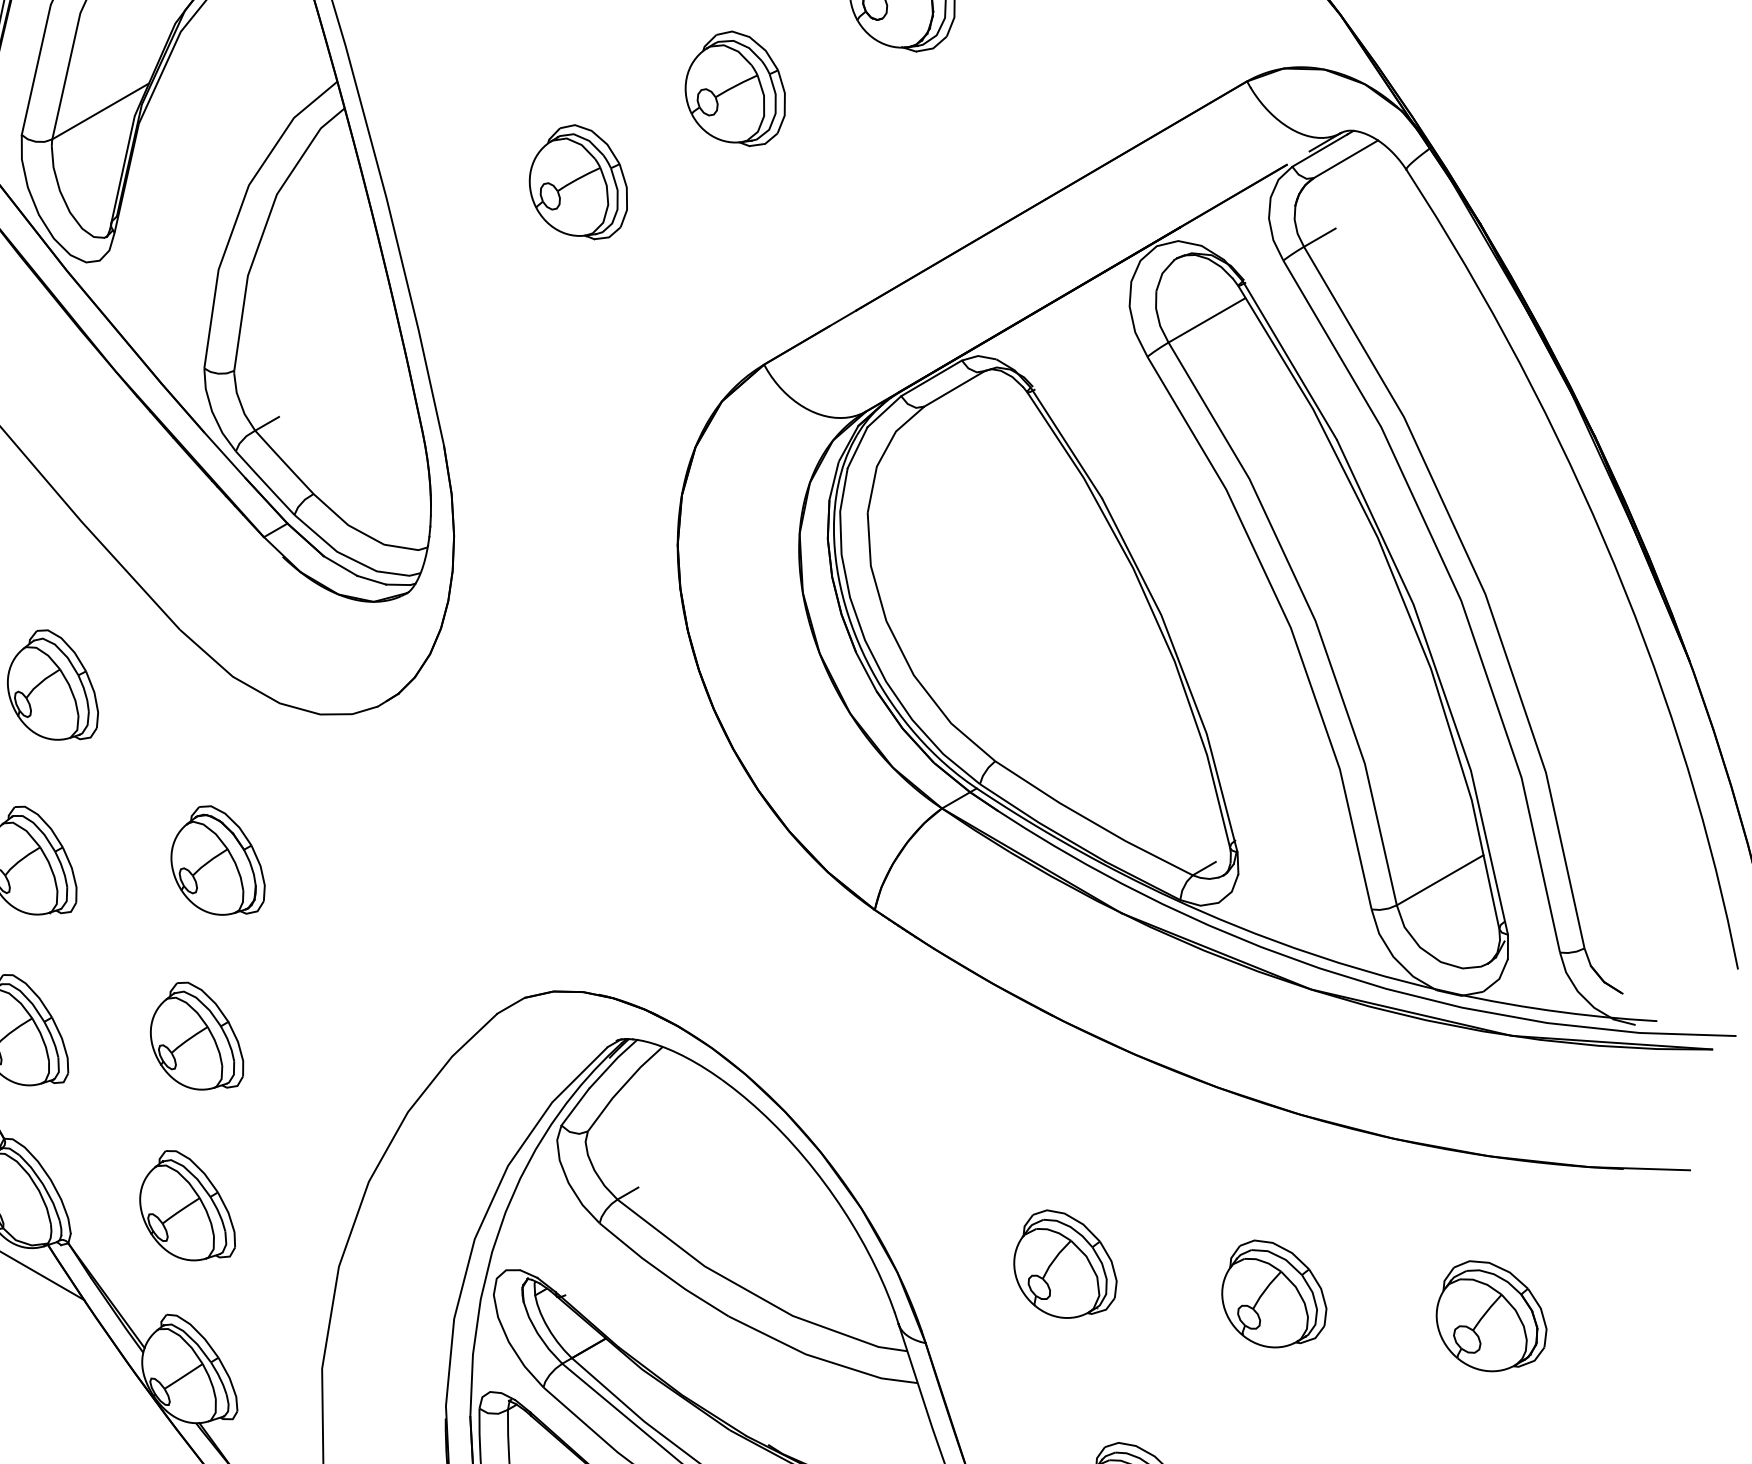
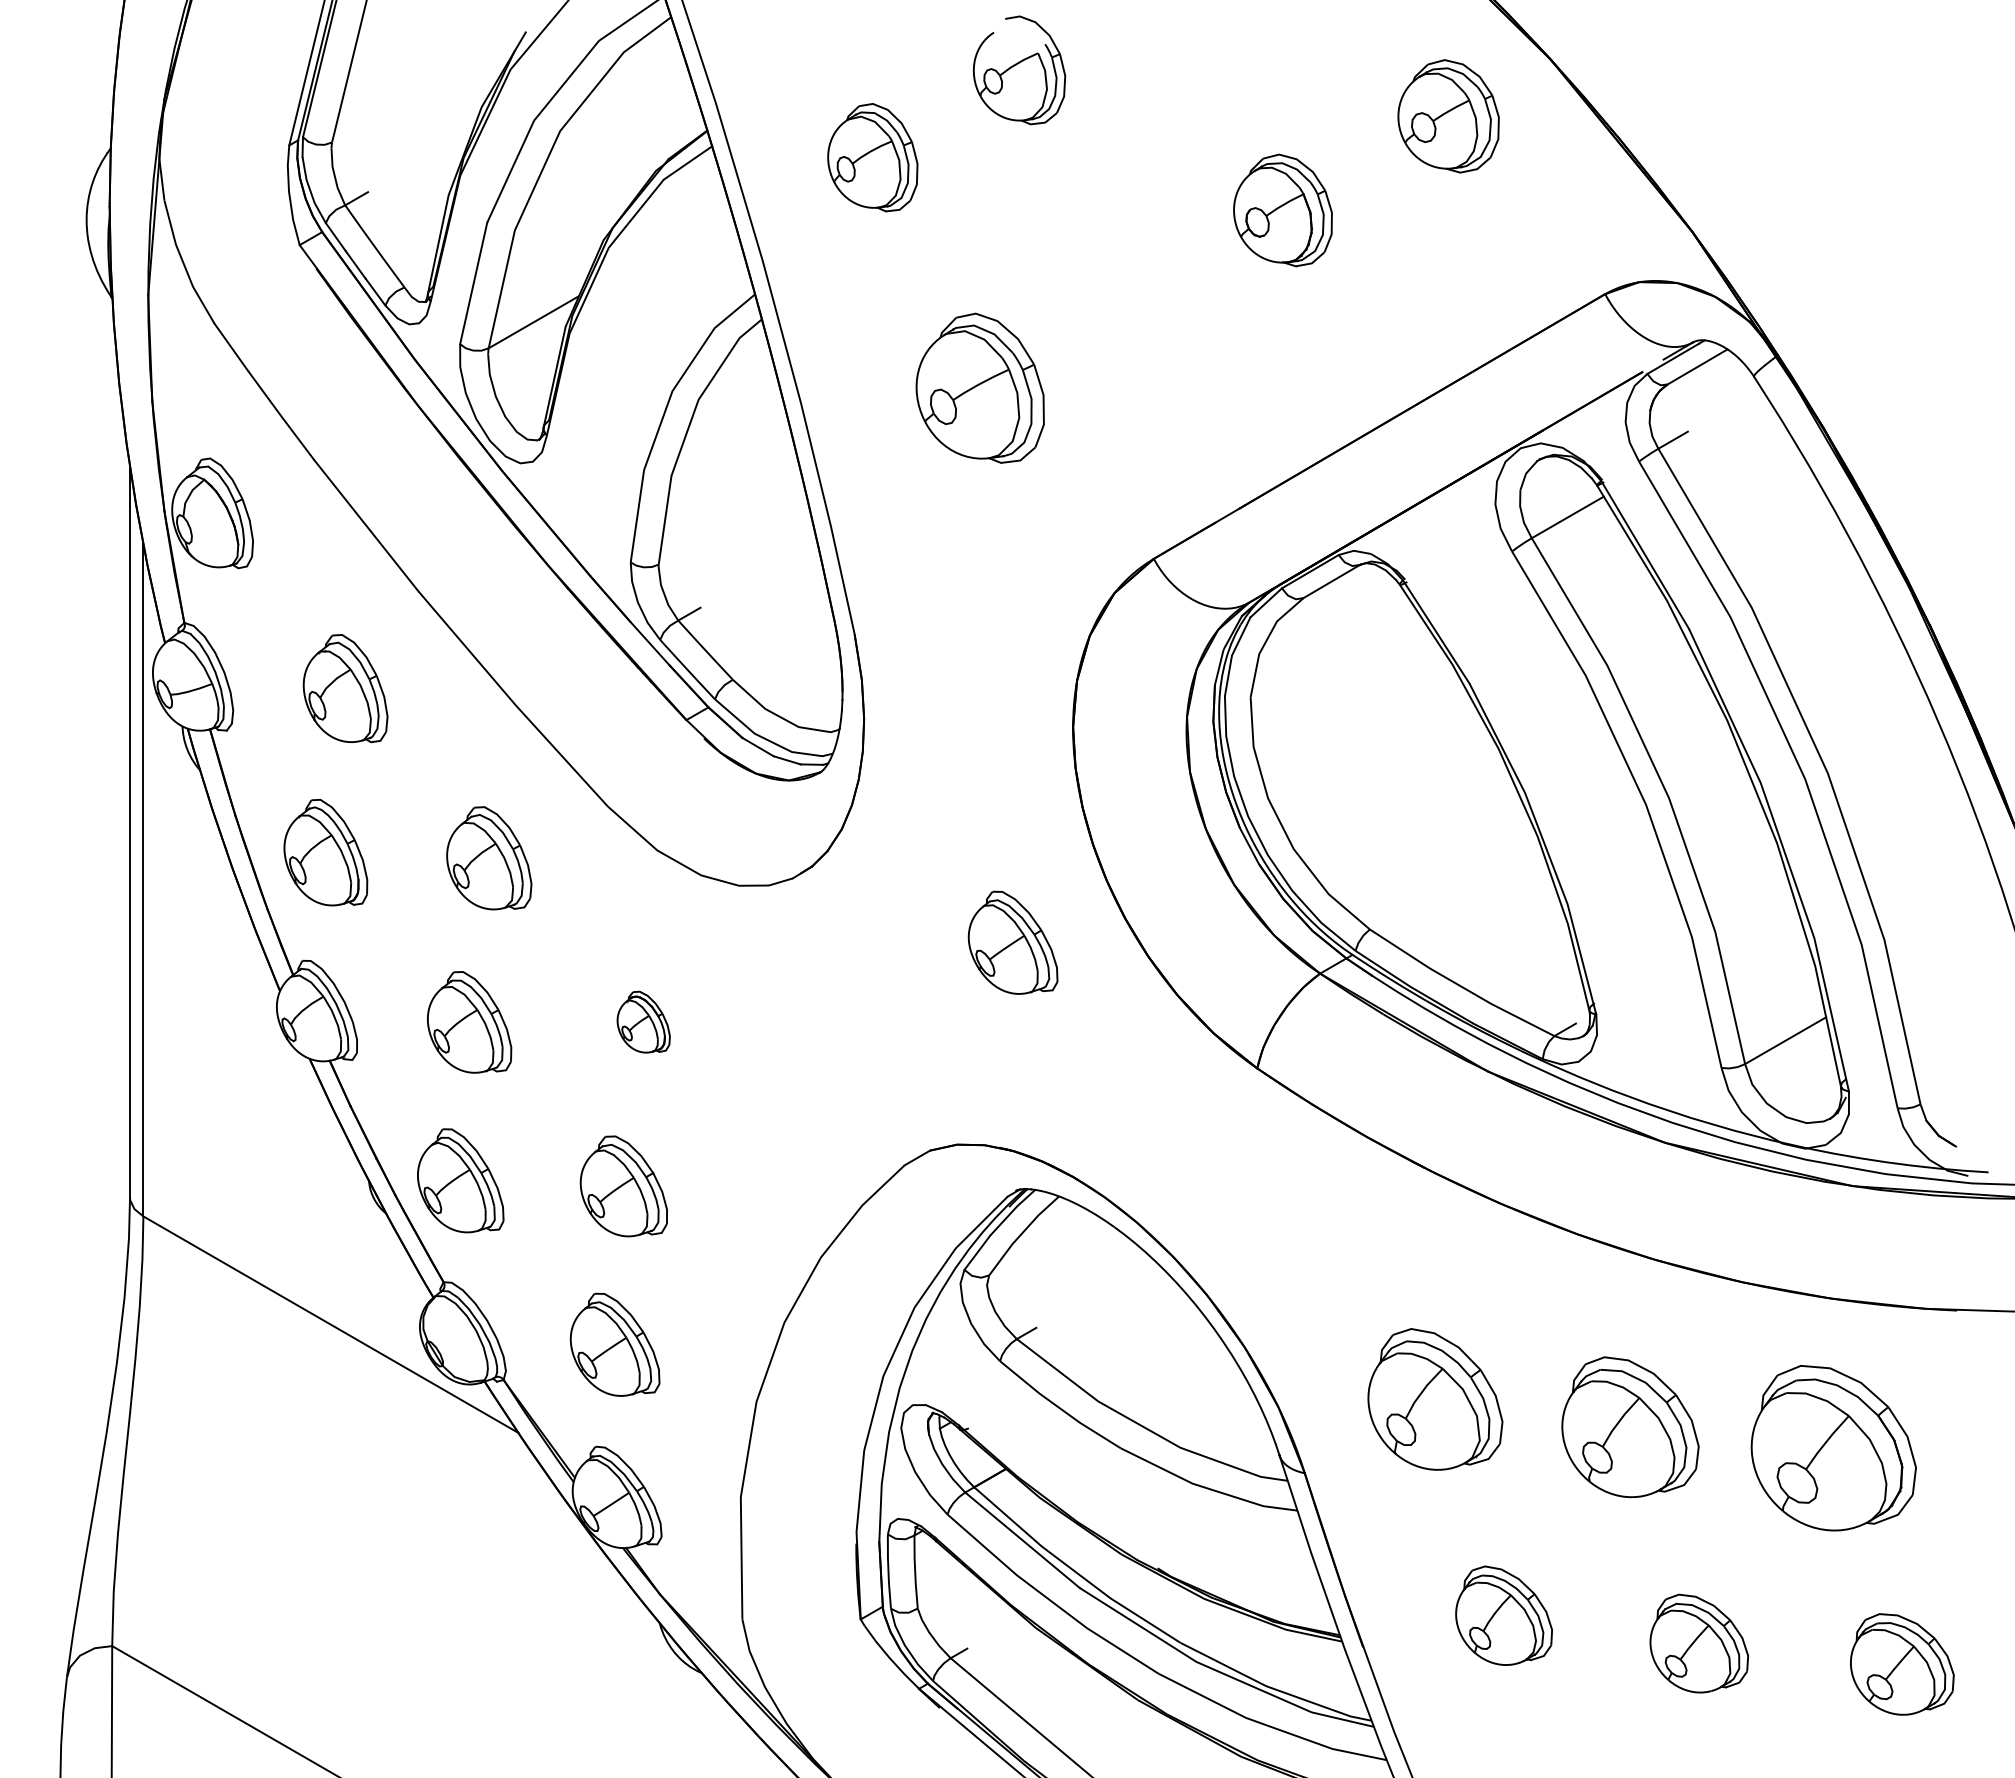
part: (734, 88) -> (1126, 300), removed
part: (578, 182) -> (980, 388), size x1.4
part: (612, 775) -> (1012, 942), added
part: (217, 859) -> (643, 1021), size x0.6
part: (1065, 1264) -> (1435, 1399), size x1.4
part: (1274, 1294) -> (1630, 1427), size x1.4
part: (1491, 1315) -> (1833, 1447), size x1.6

